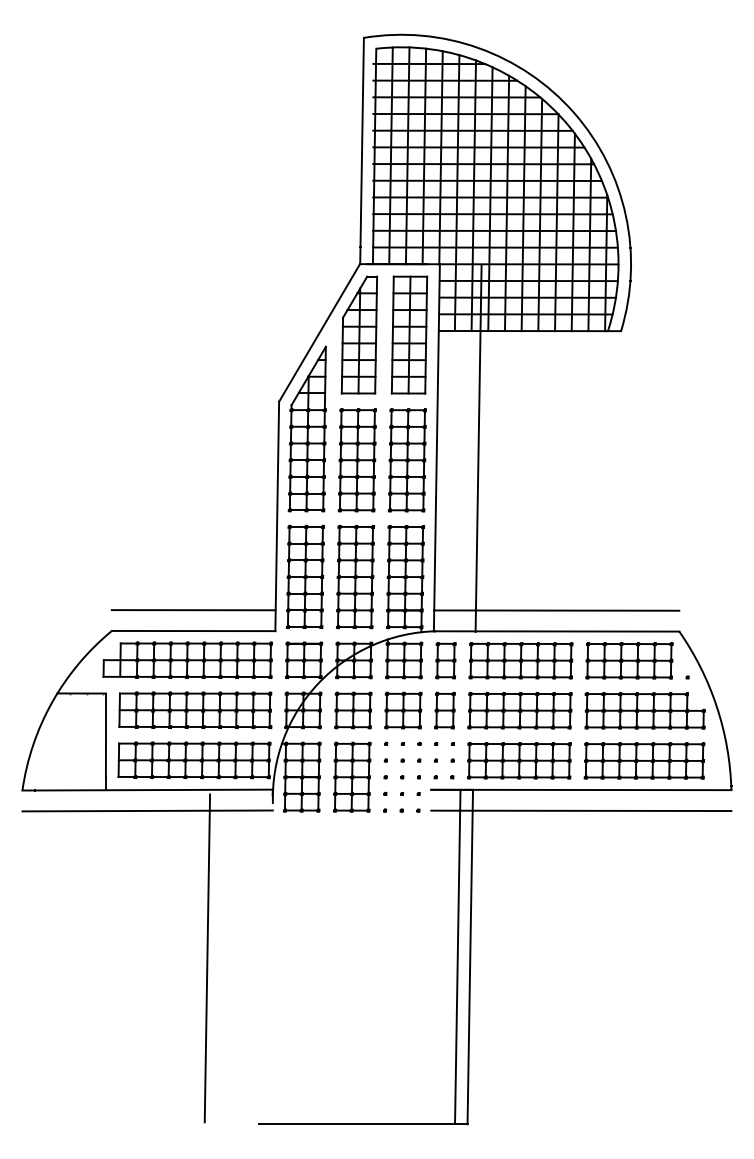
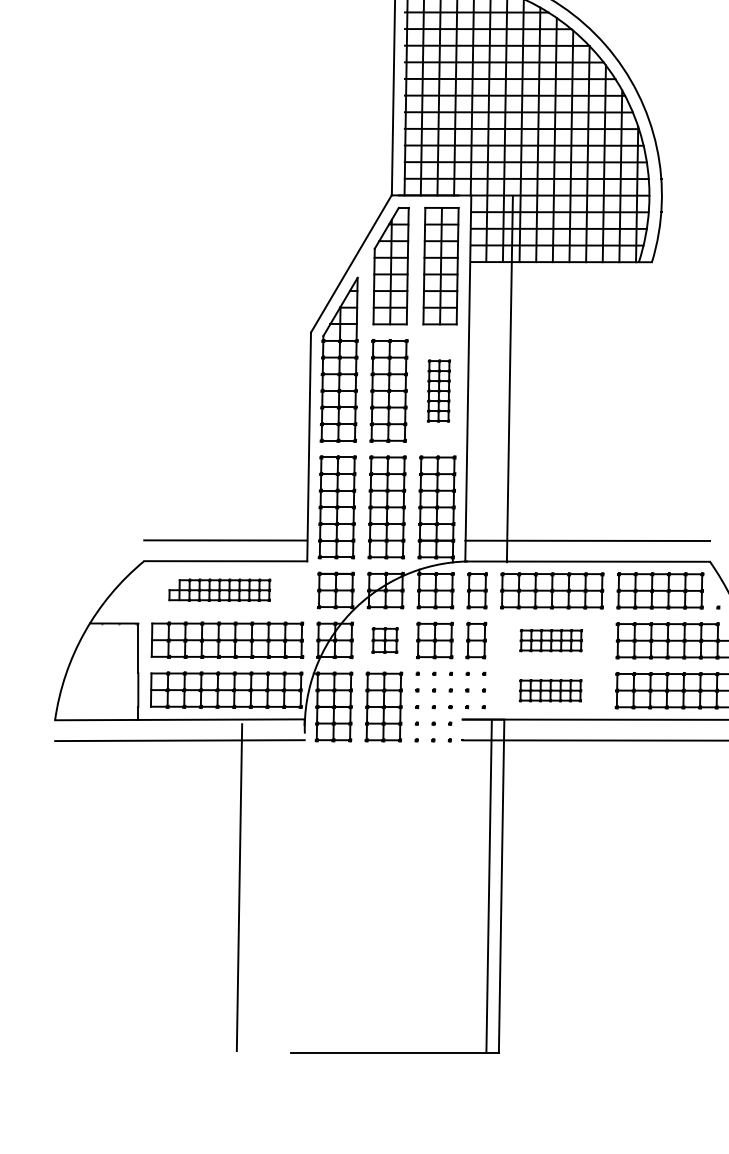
part: (407, 460) -> (439, 391), size x0.6
part: (187, 659) -> (219, 589), size x0.6
part: (353, 710) -> (385, 640), size x0.7
part: (519, 710) -> (550, 640), size x0.6
part: (519, 760) -> (550, 690), size x0.6

